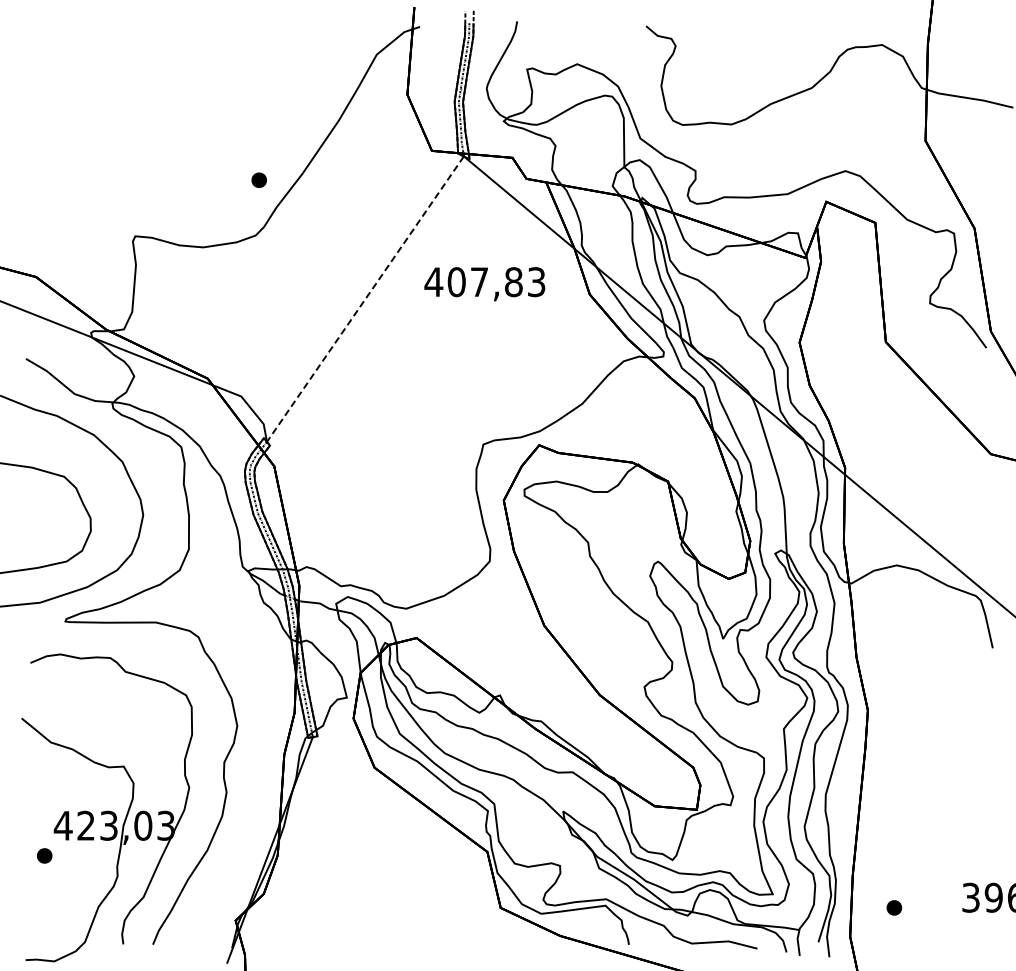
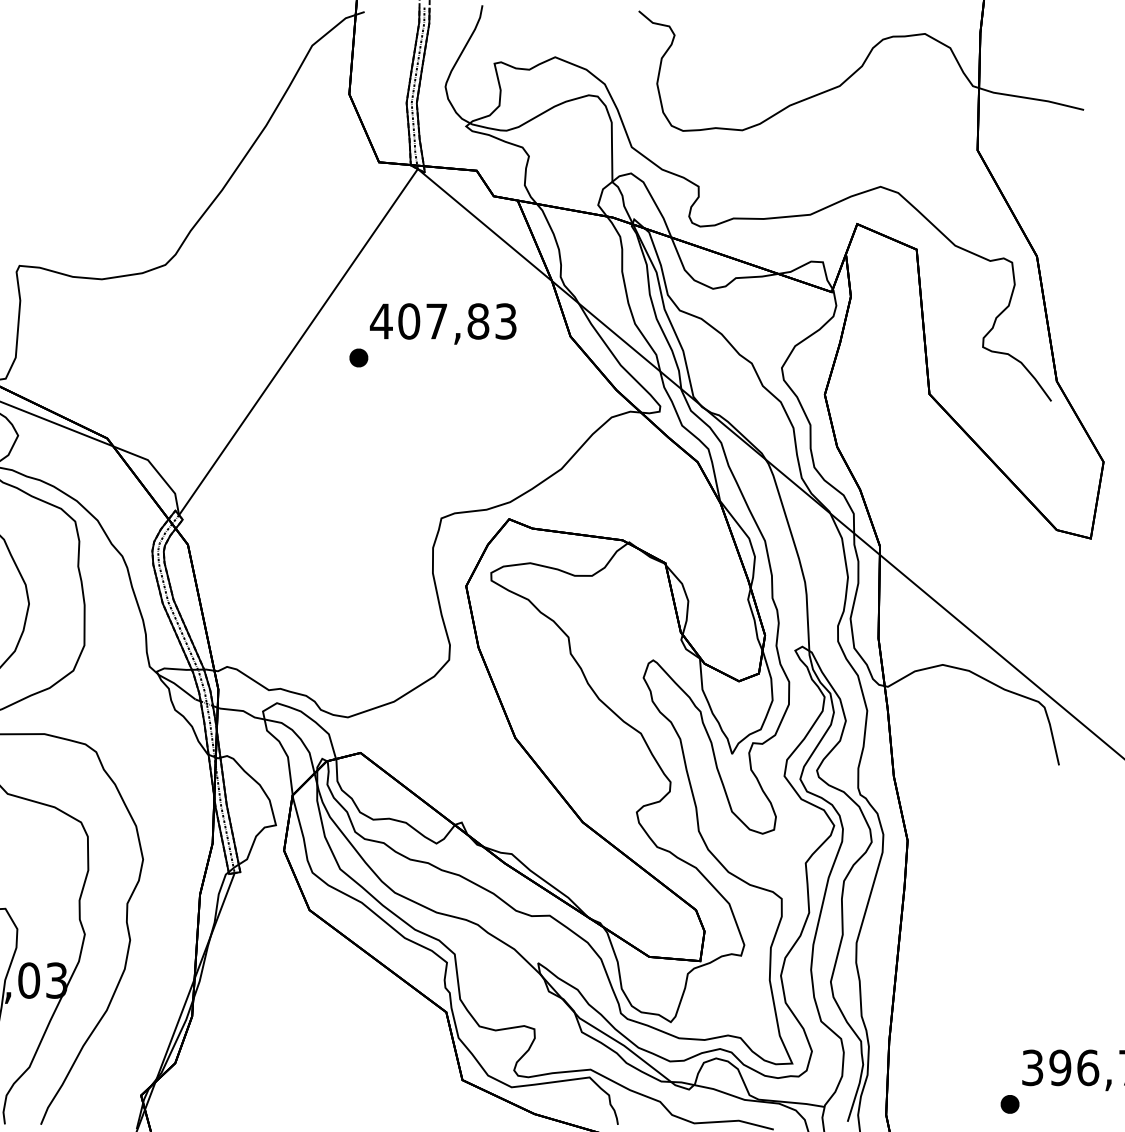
part: (258, 179) -> (357, 357), moved
line: (365, 299) -> (298, 342), dashed -> solid
part: (894, 907) -> (1010, 1103), moved

